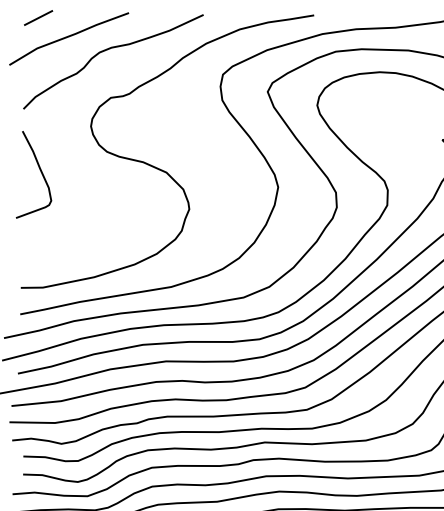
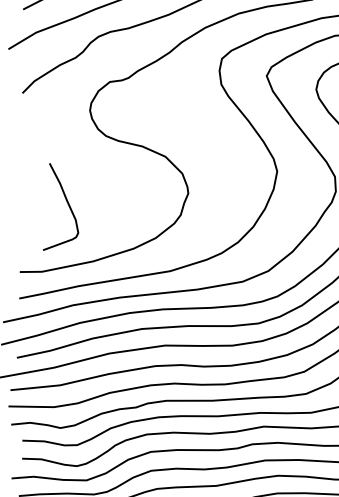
curve: (40, 172) -> (67, 204), moved

